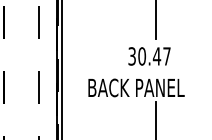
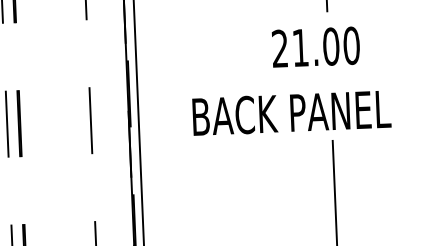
text: (149, 56) -> (315, 47), 30.47 -> 21.00

